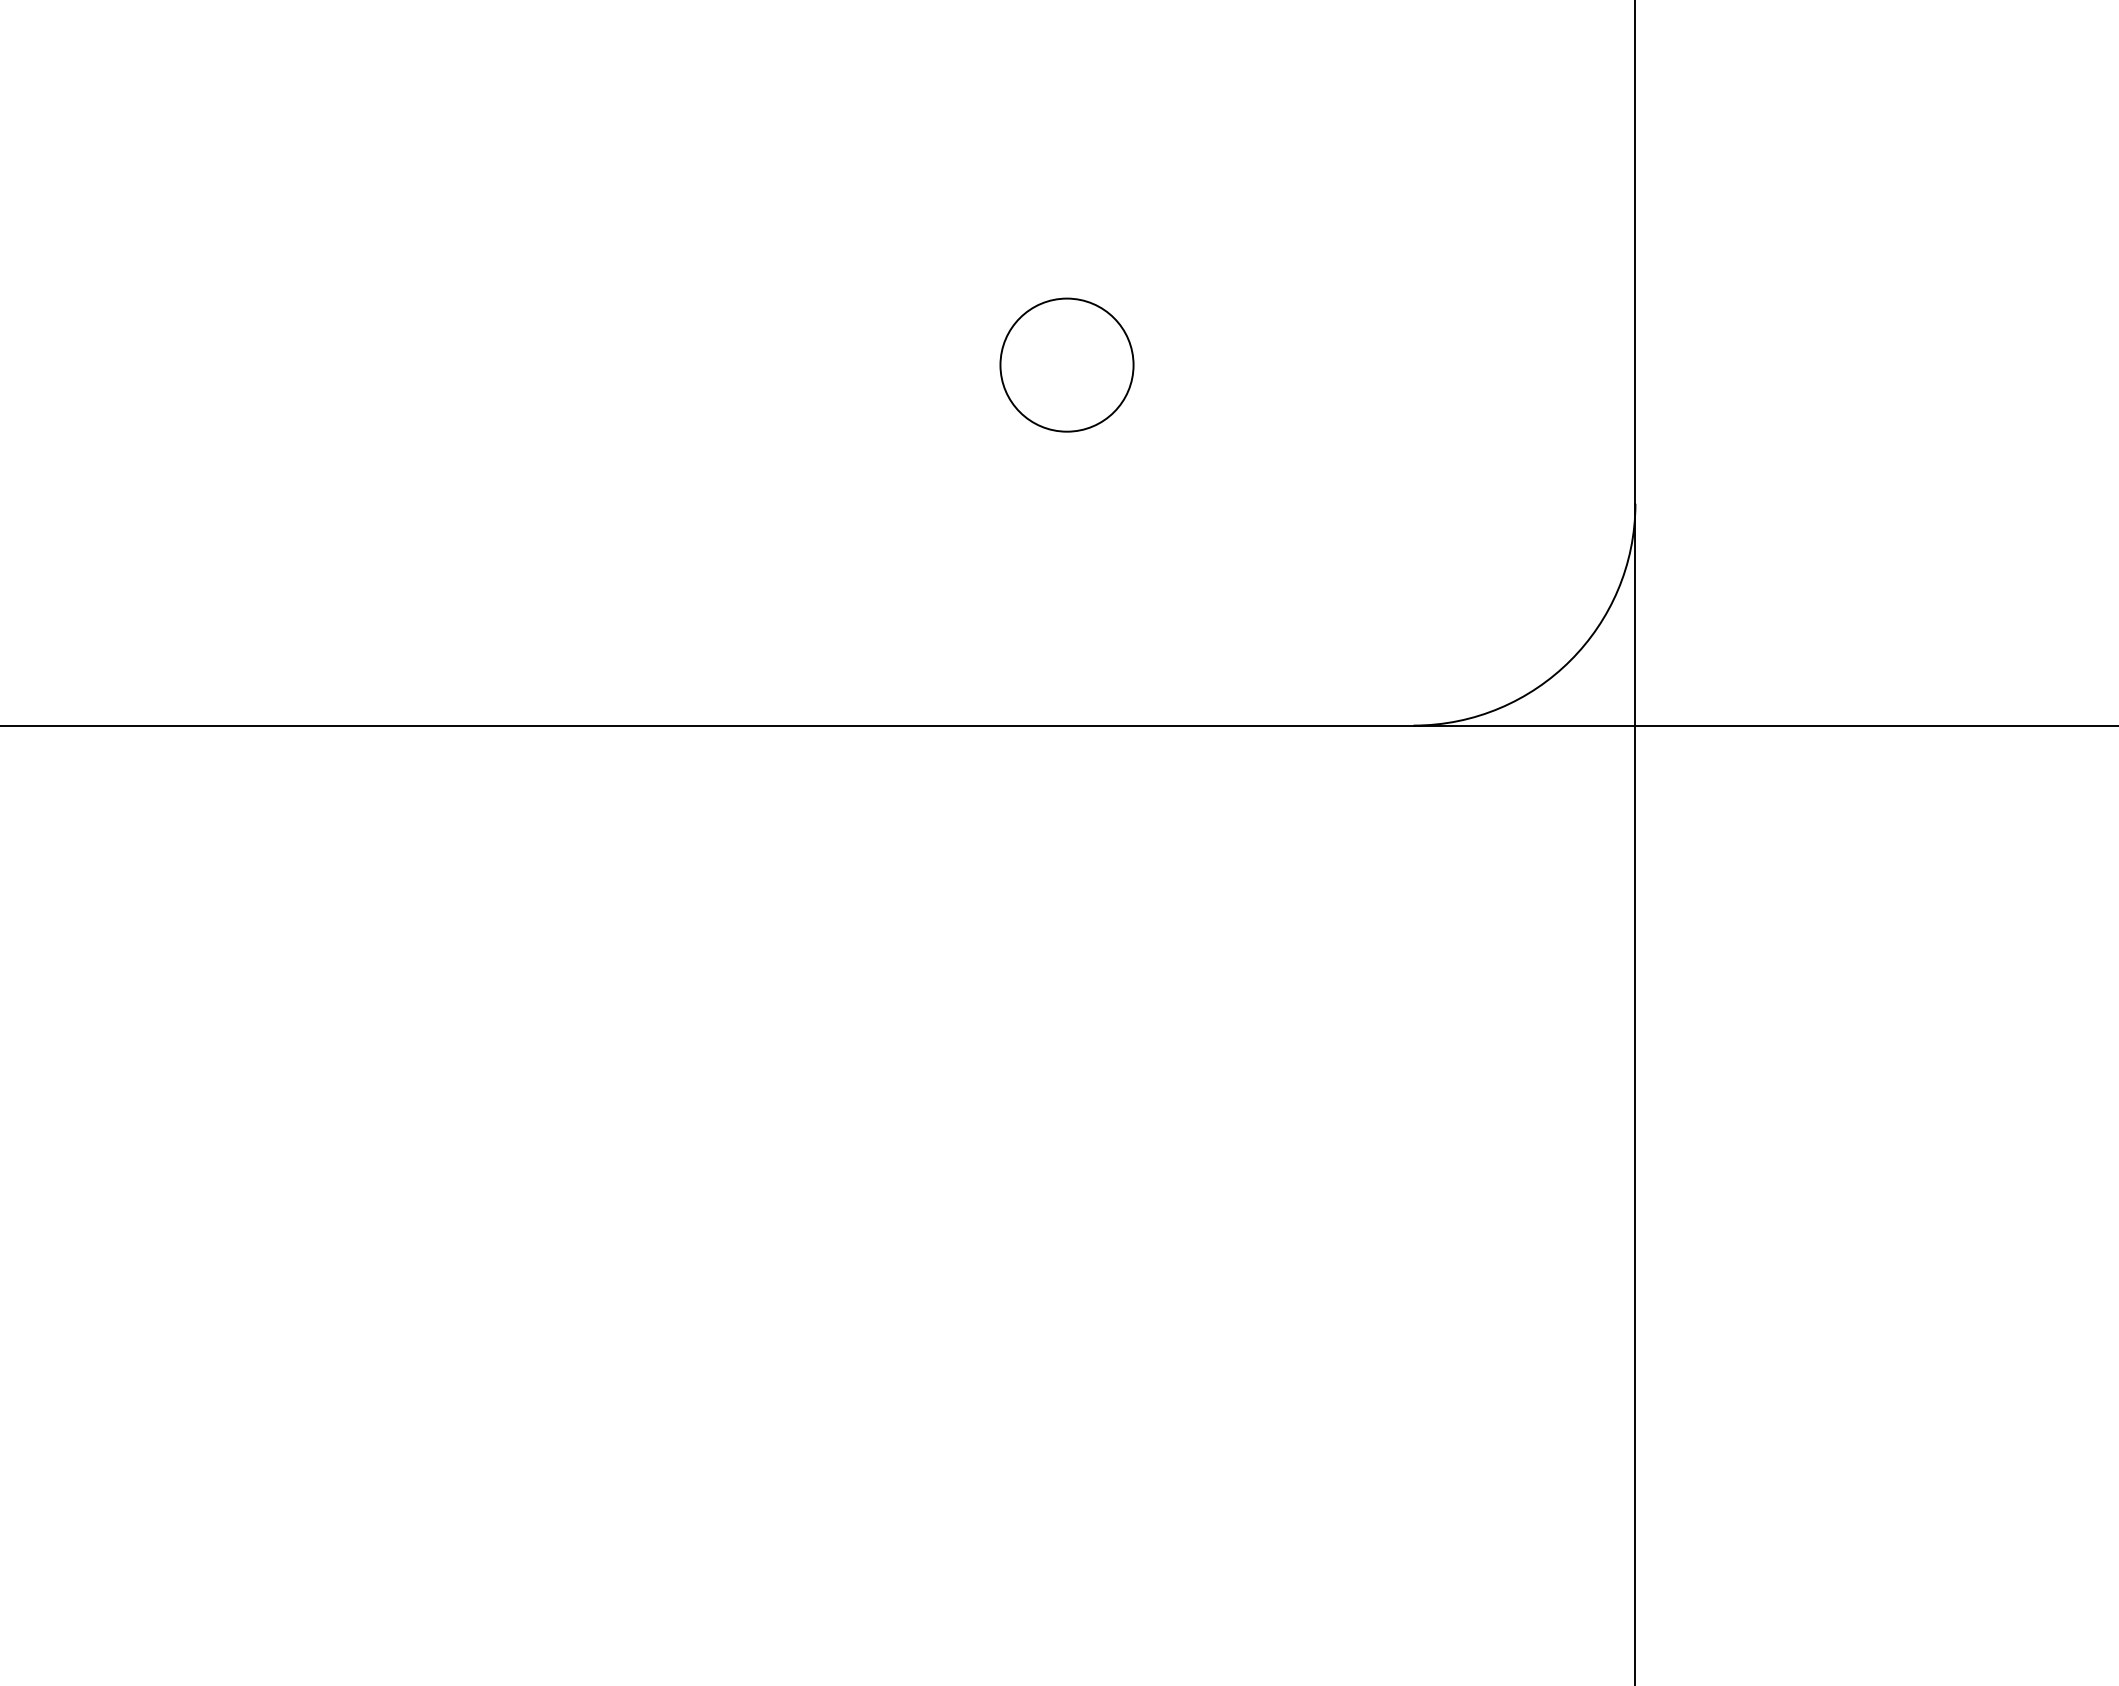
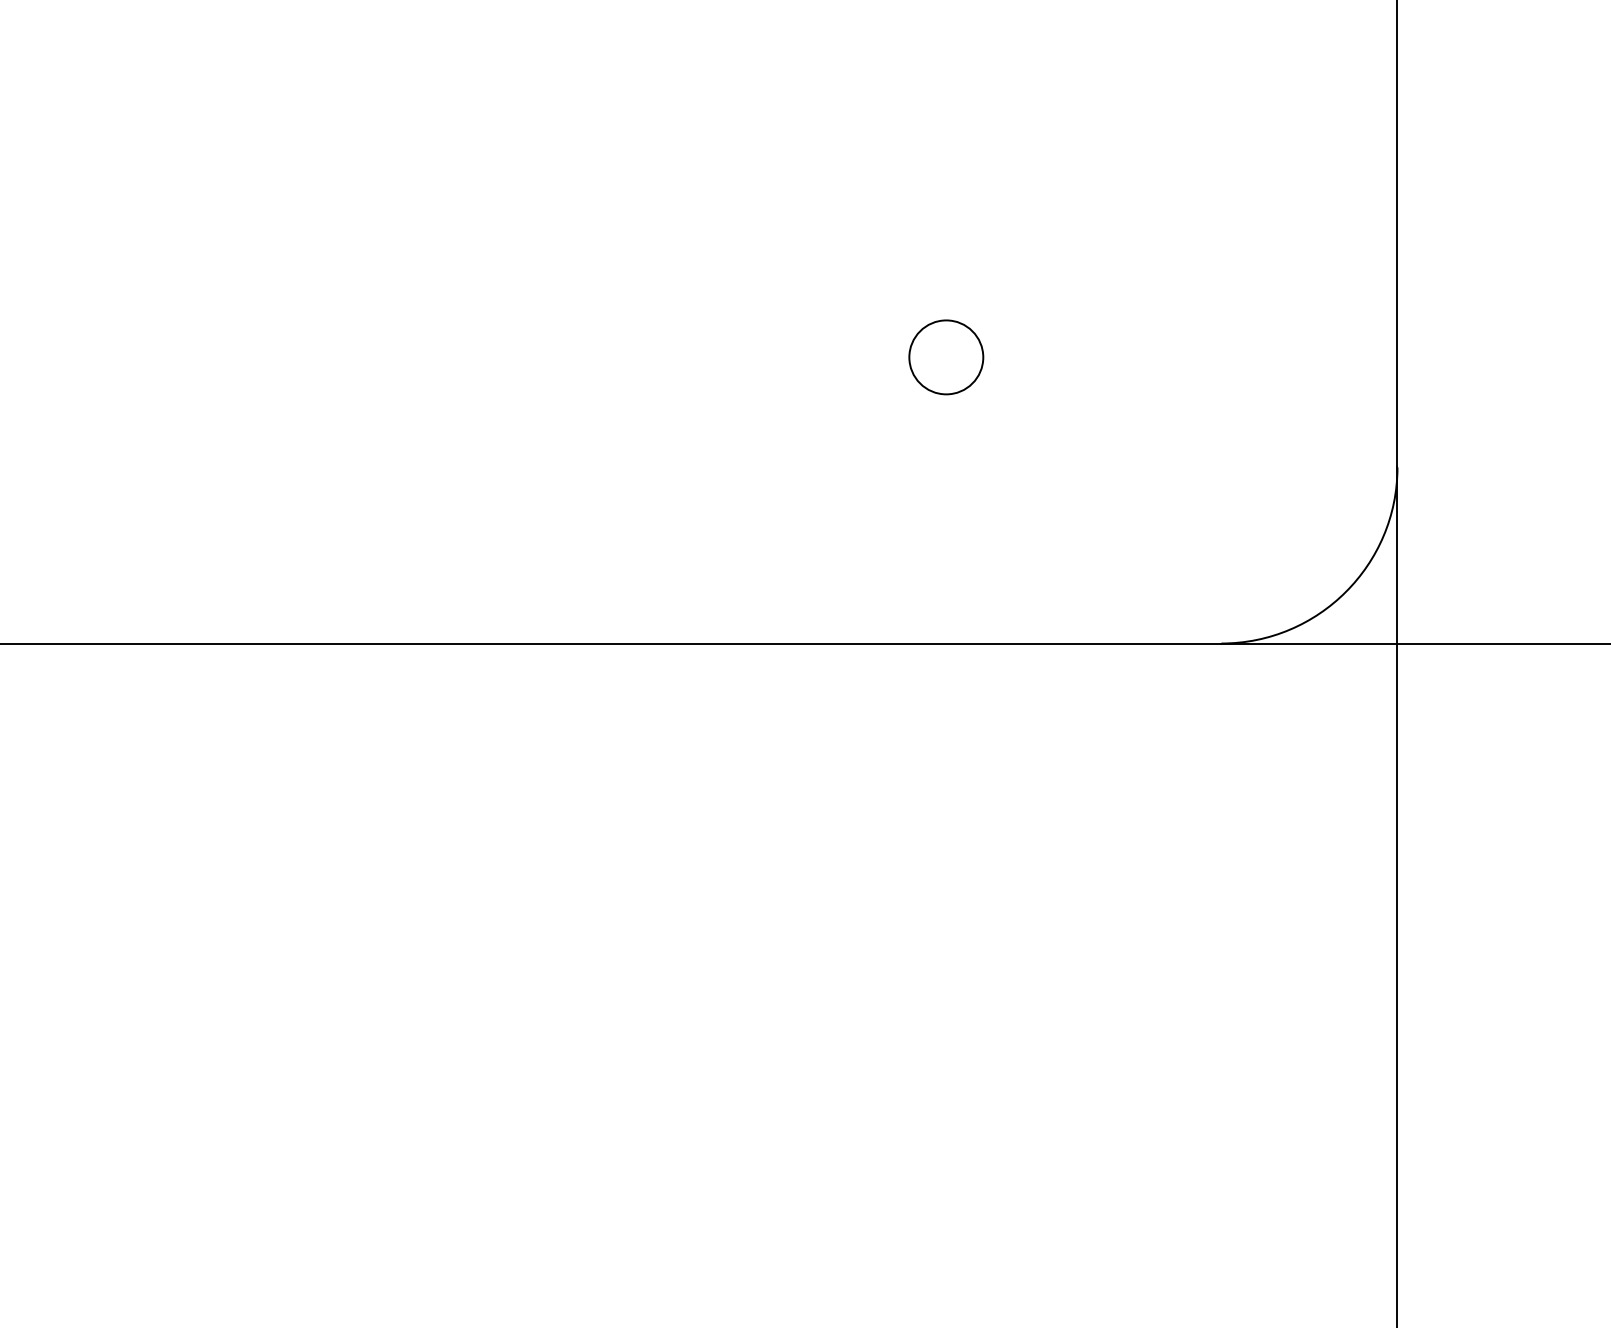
circle: (1066, 364) -> (945, 356), size x0.7

